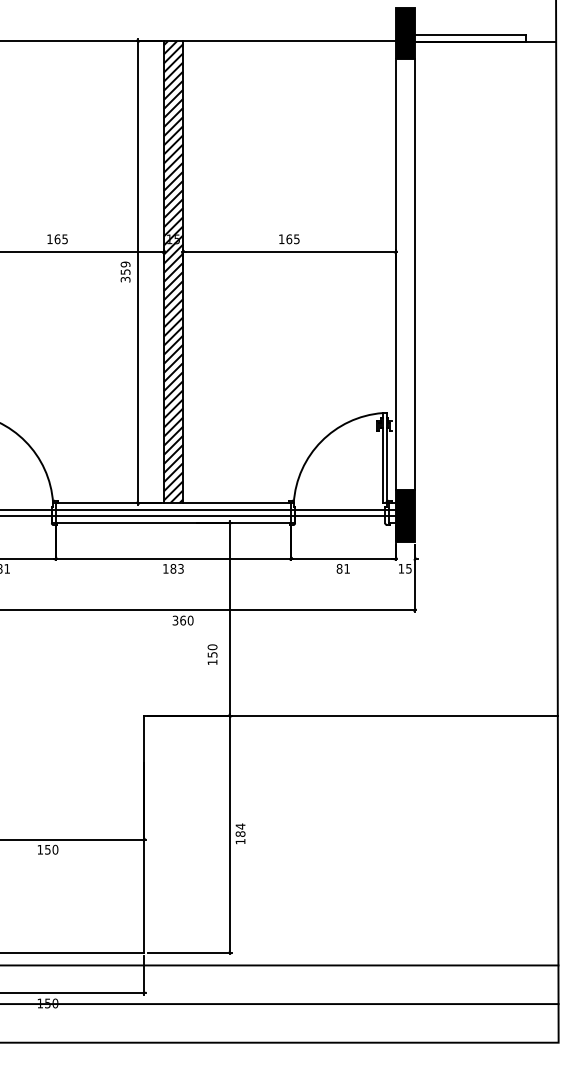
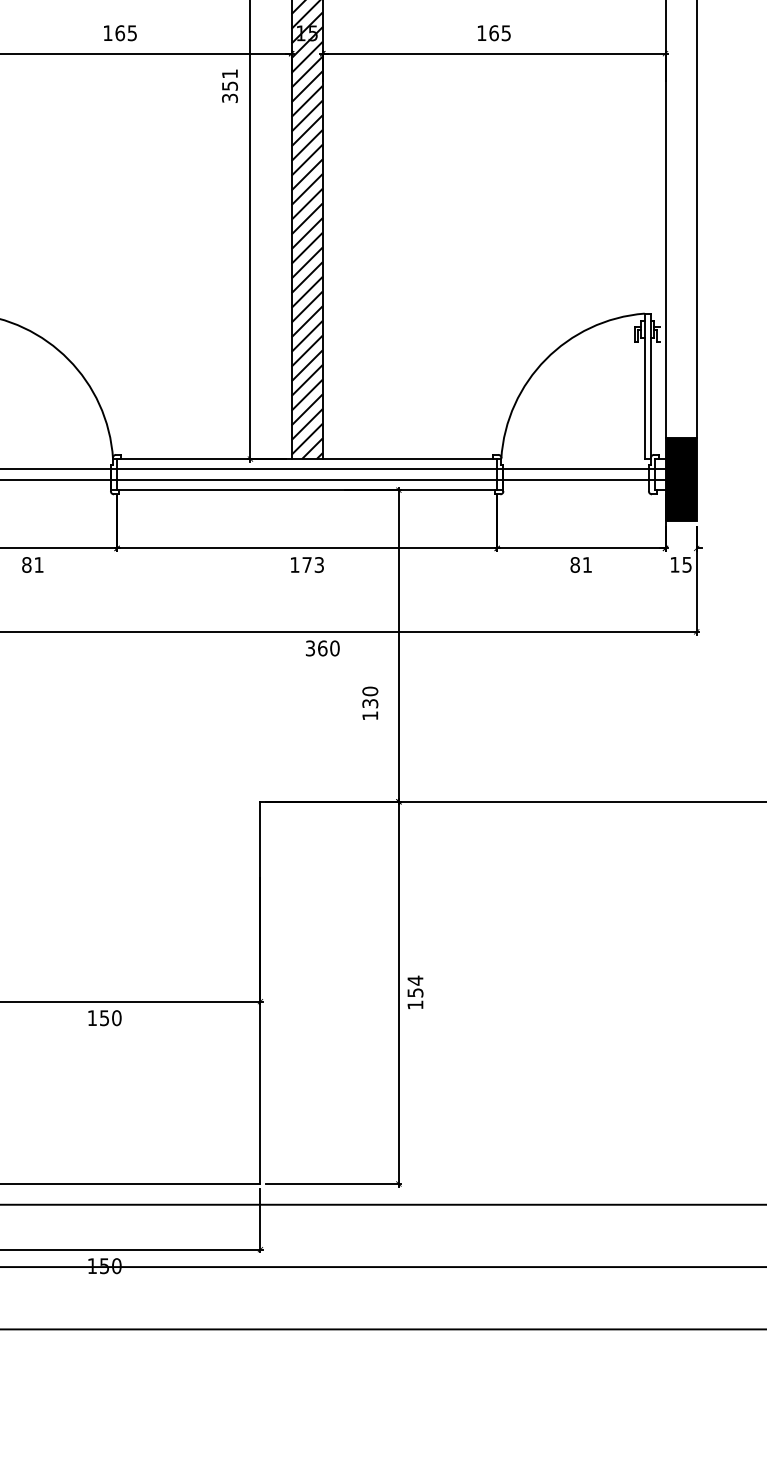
text: (125, 264) -> (229, 73), 359 -> 351
text: (173, 568) -> (307, 564), 183 -> 173
text: (211, 654) -> (368, 703), 150 -> 130
text: (240, 833) -> (415, 991), 184 -> 154

